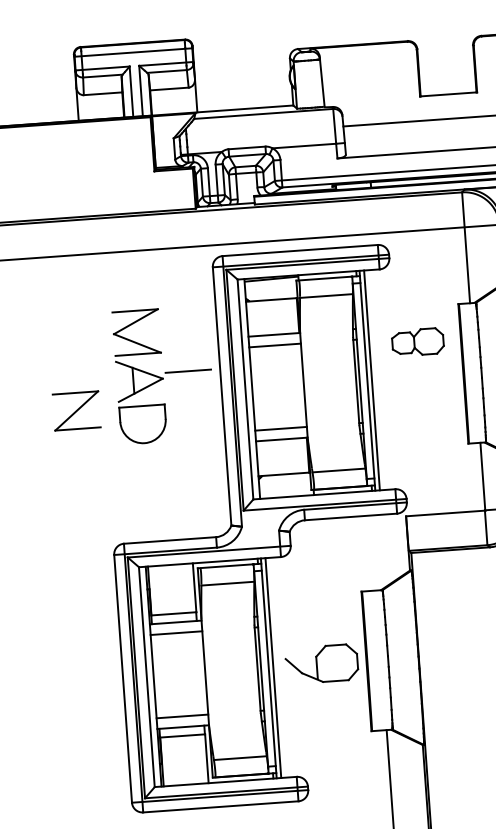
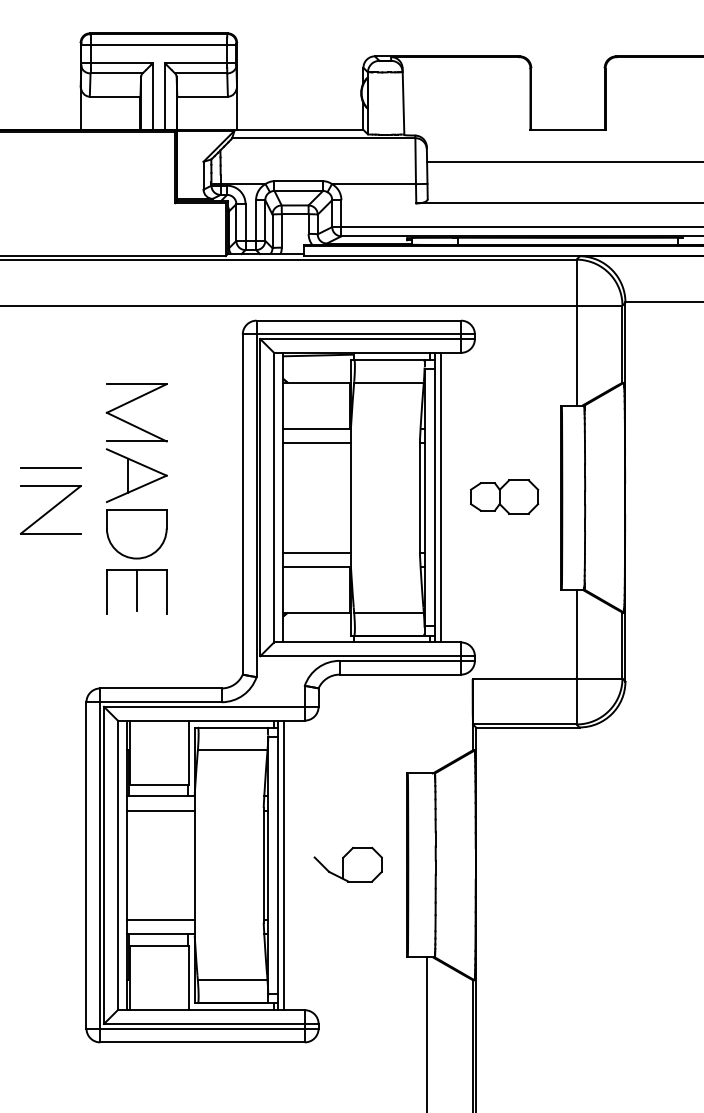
part: (417, 341) -> (504, 496), moved
line: (188, 370) -> (50, 467), moved
part: (146, 468) -> (136, 591), added
part: (321, 663) -> (347, 864), size x0.71

